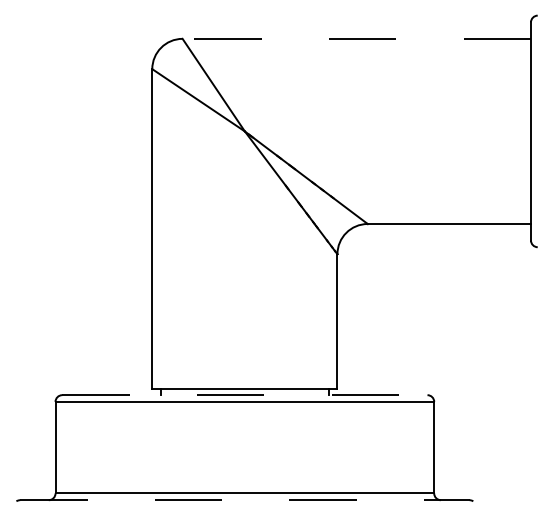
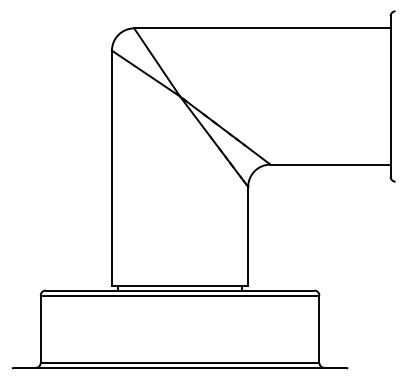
line: (356, 38) -> (262, 28), dashed -> solid
line: (244, 395) -> (179, 290), dashed -> solid
line: (244, 500) -> (179, 368), dashed -> solid

